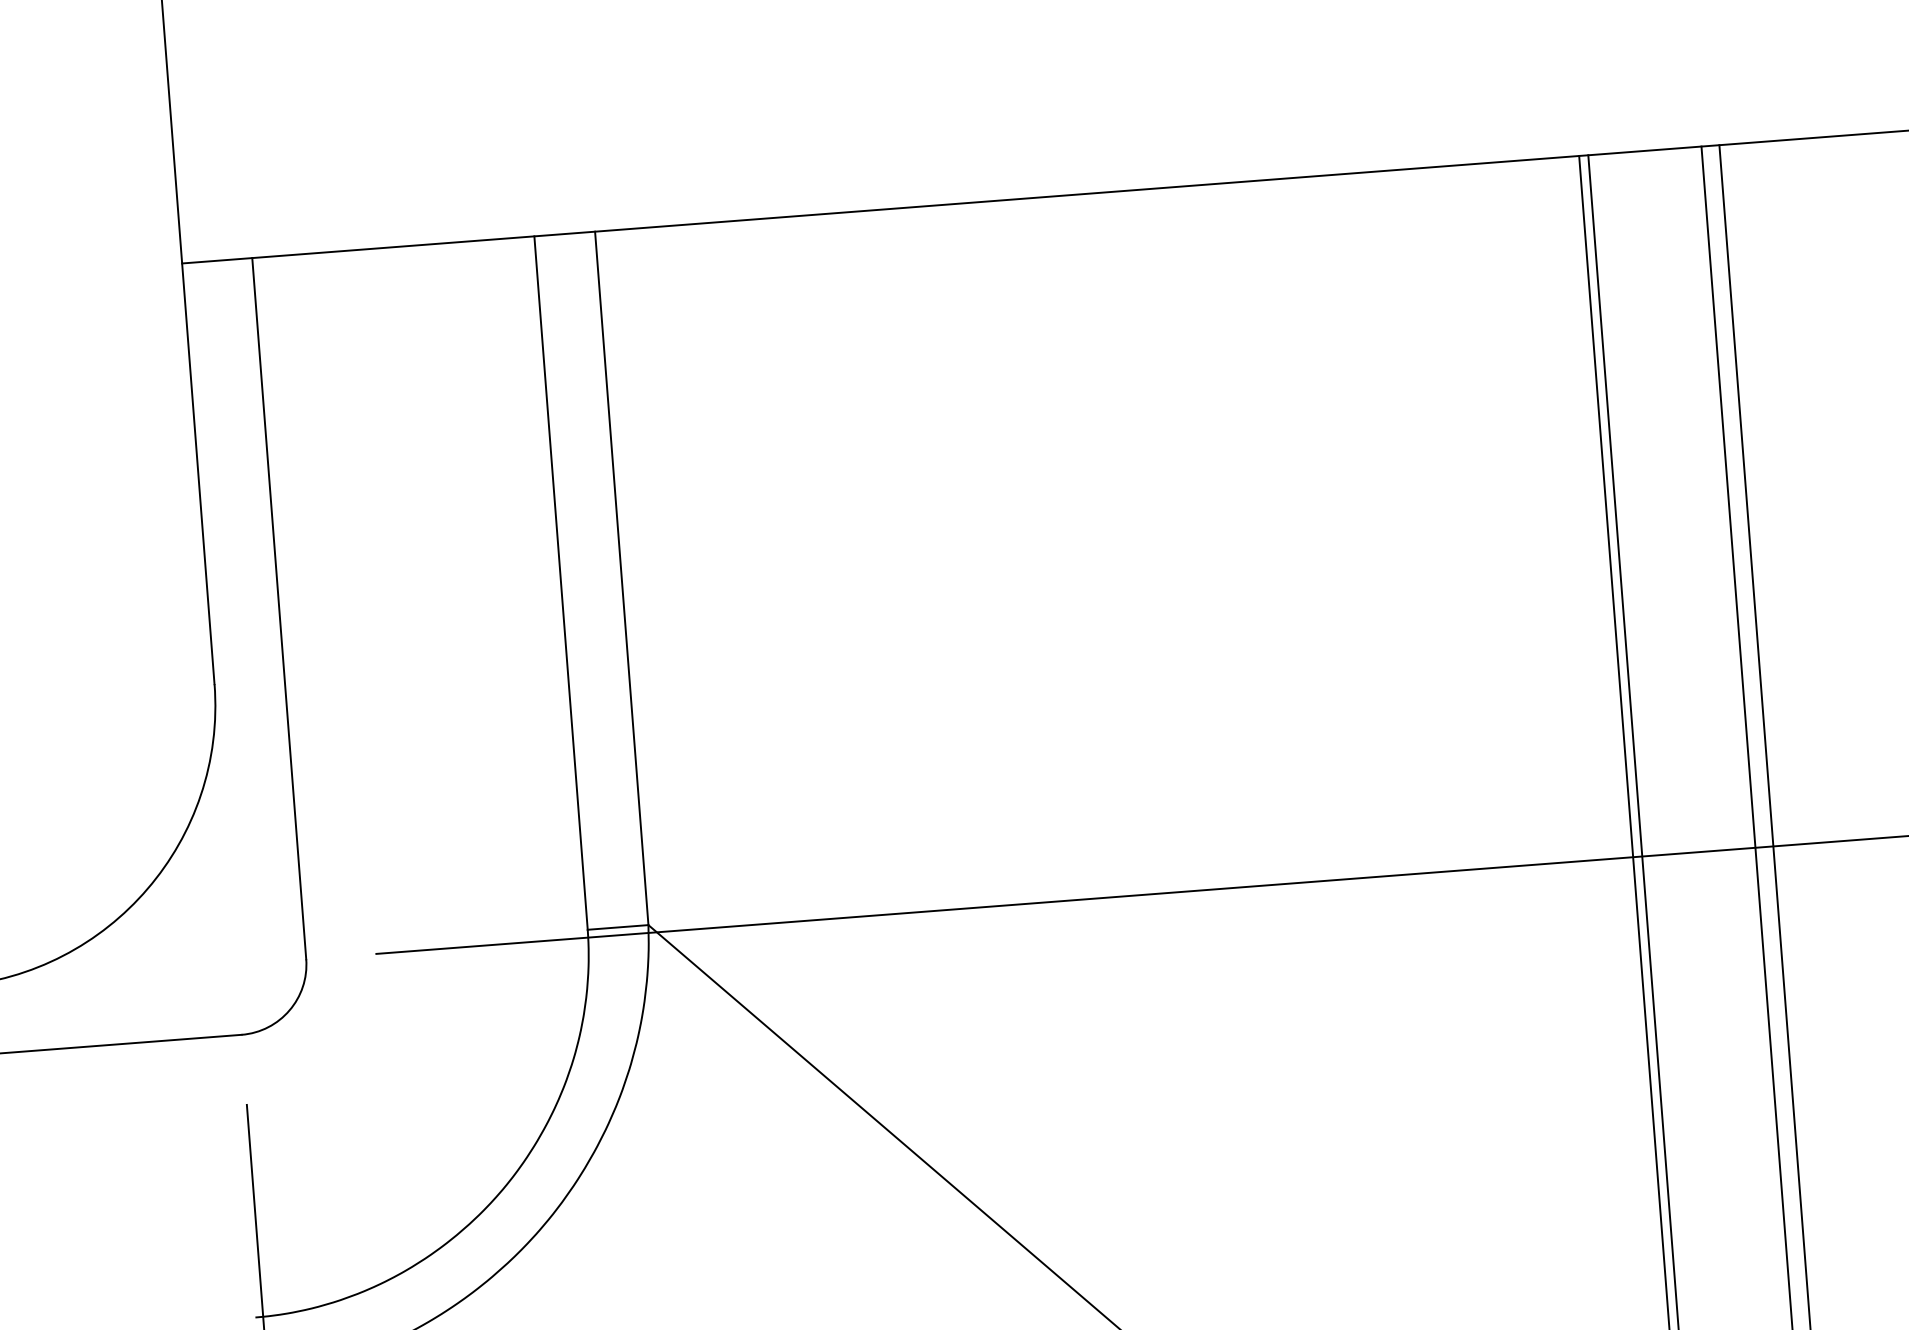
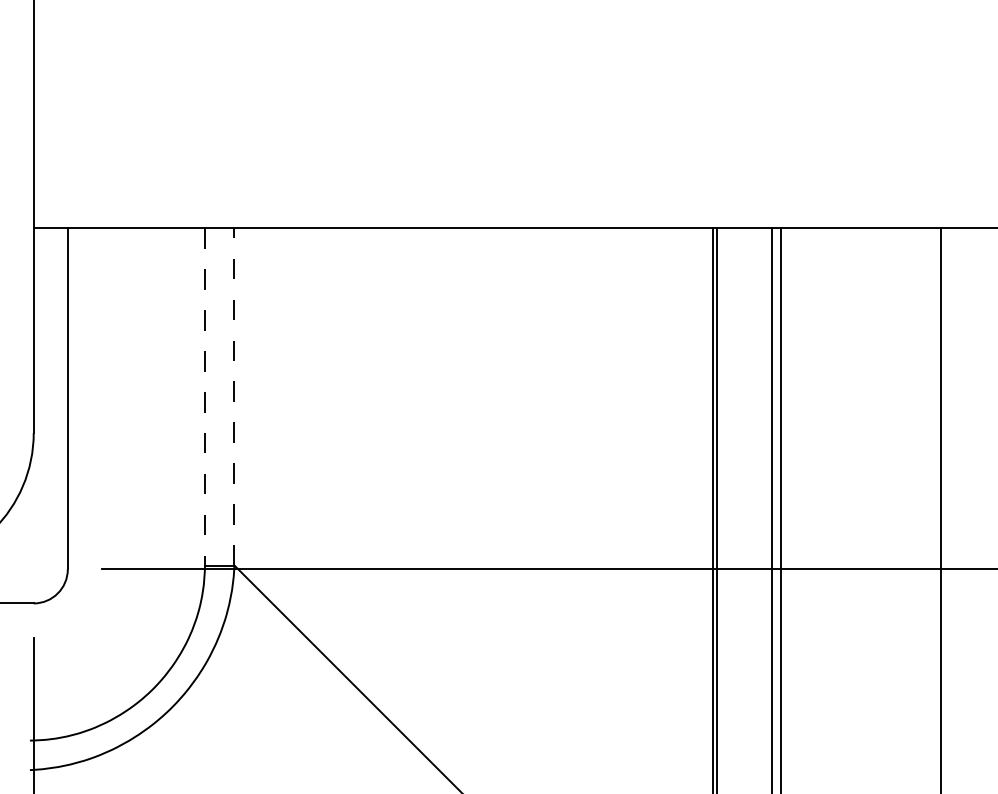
line: (621, 577) -> (234, 396), solid -> dashed
line: (560, 582) -> (204, 396), solid -> dashed

